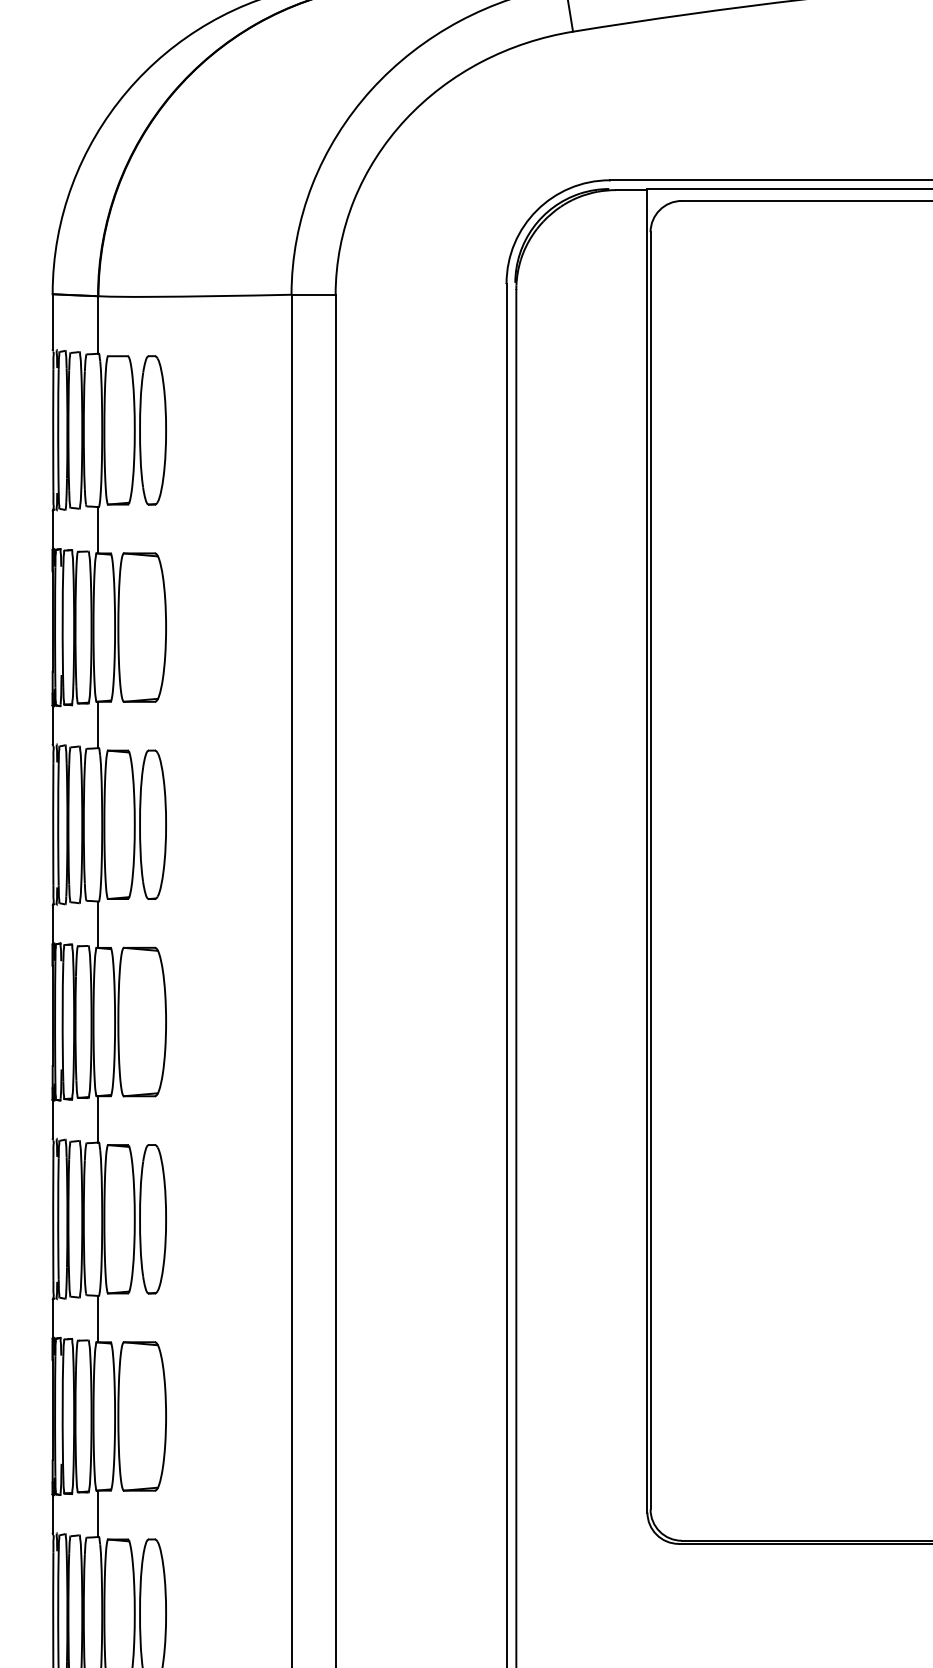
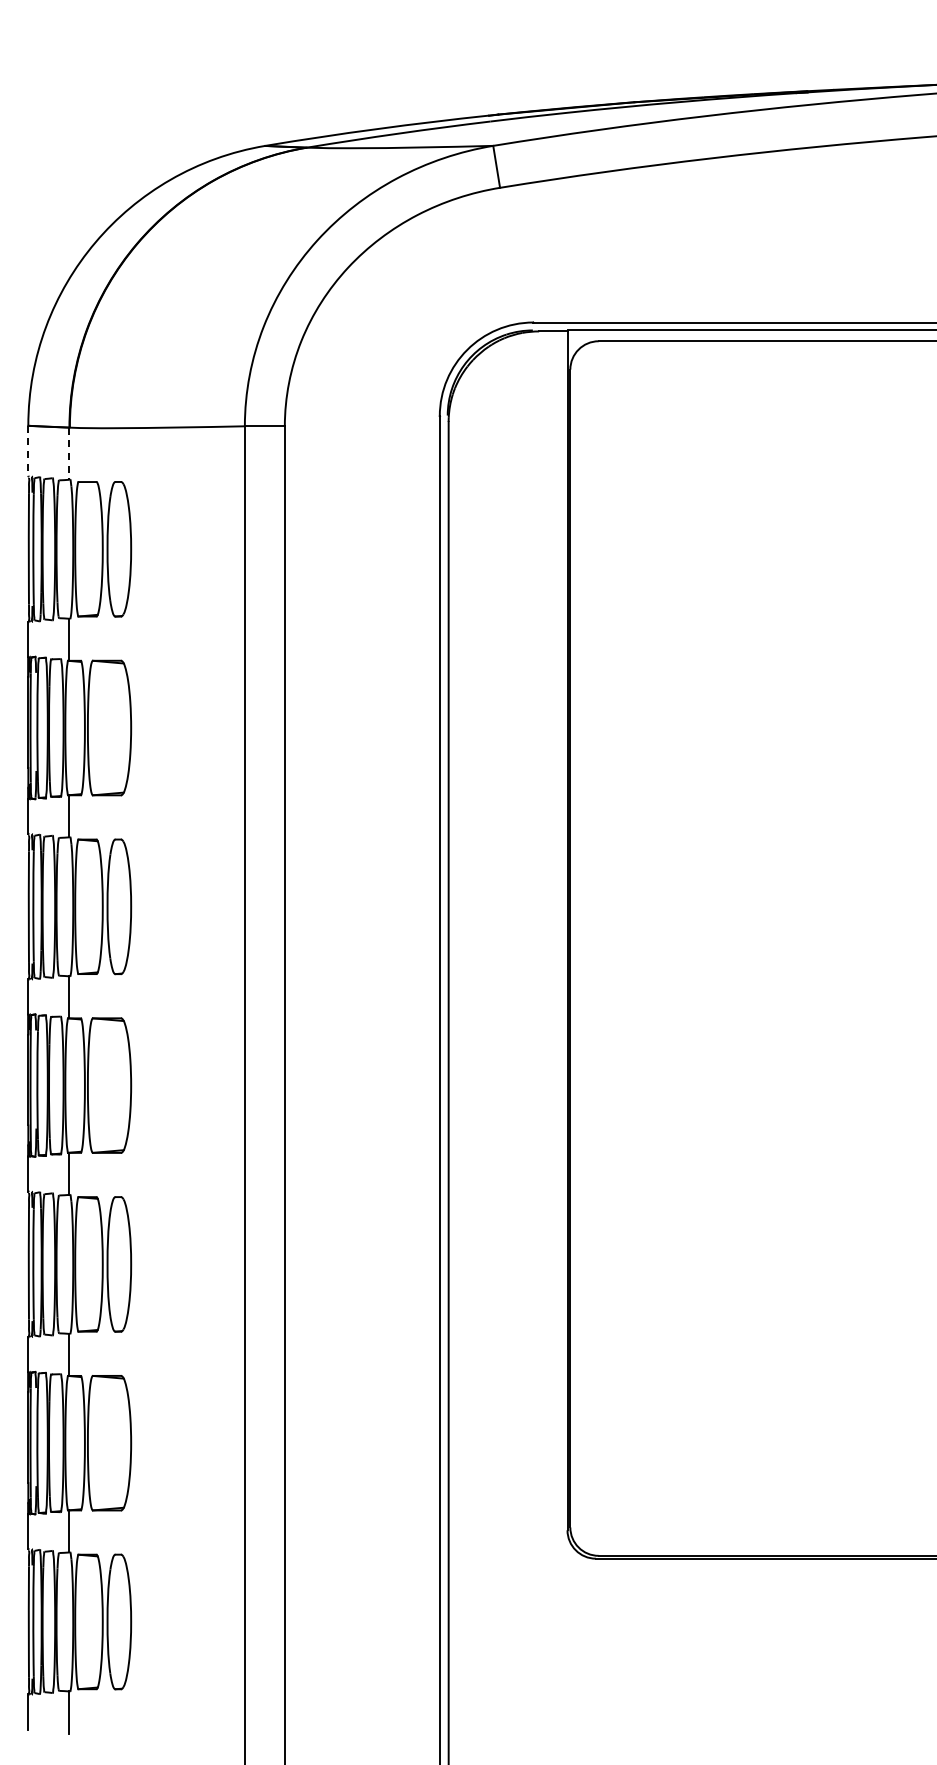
line: (52, 322) -> (28, 451), solid -> dashed
line: (98, 325) -> (69, 454), solid -> dashed

